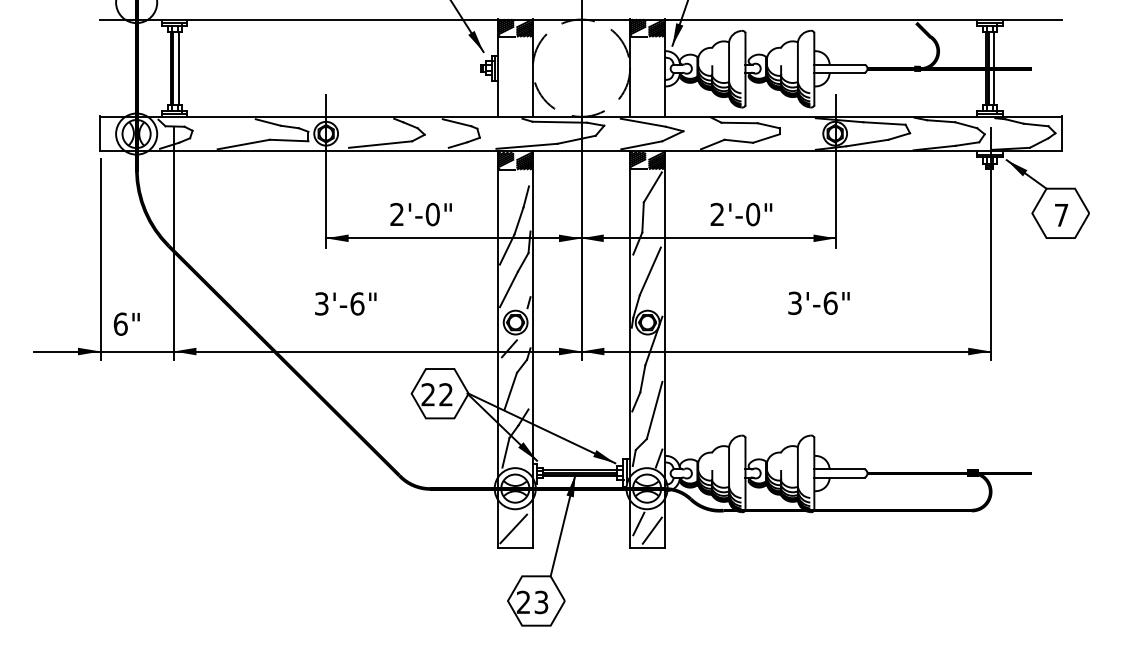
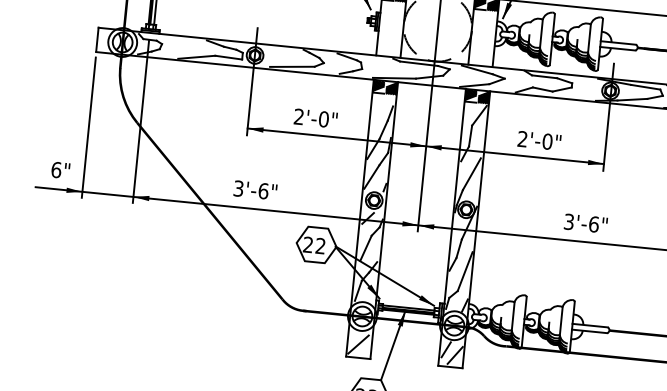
text: (818, 302) -> (585, 223), moved
text: (345, 303) -> (255, 190), moved
text: (126, 323) -> (60, 169), moved

